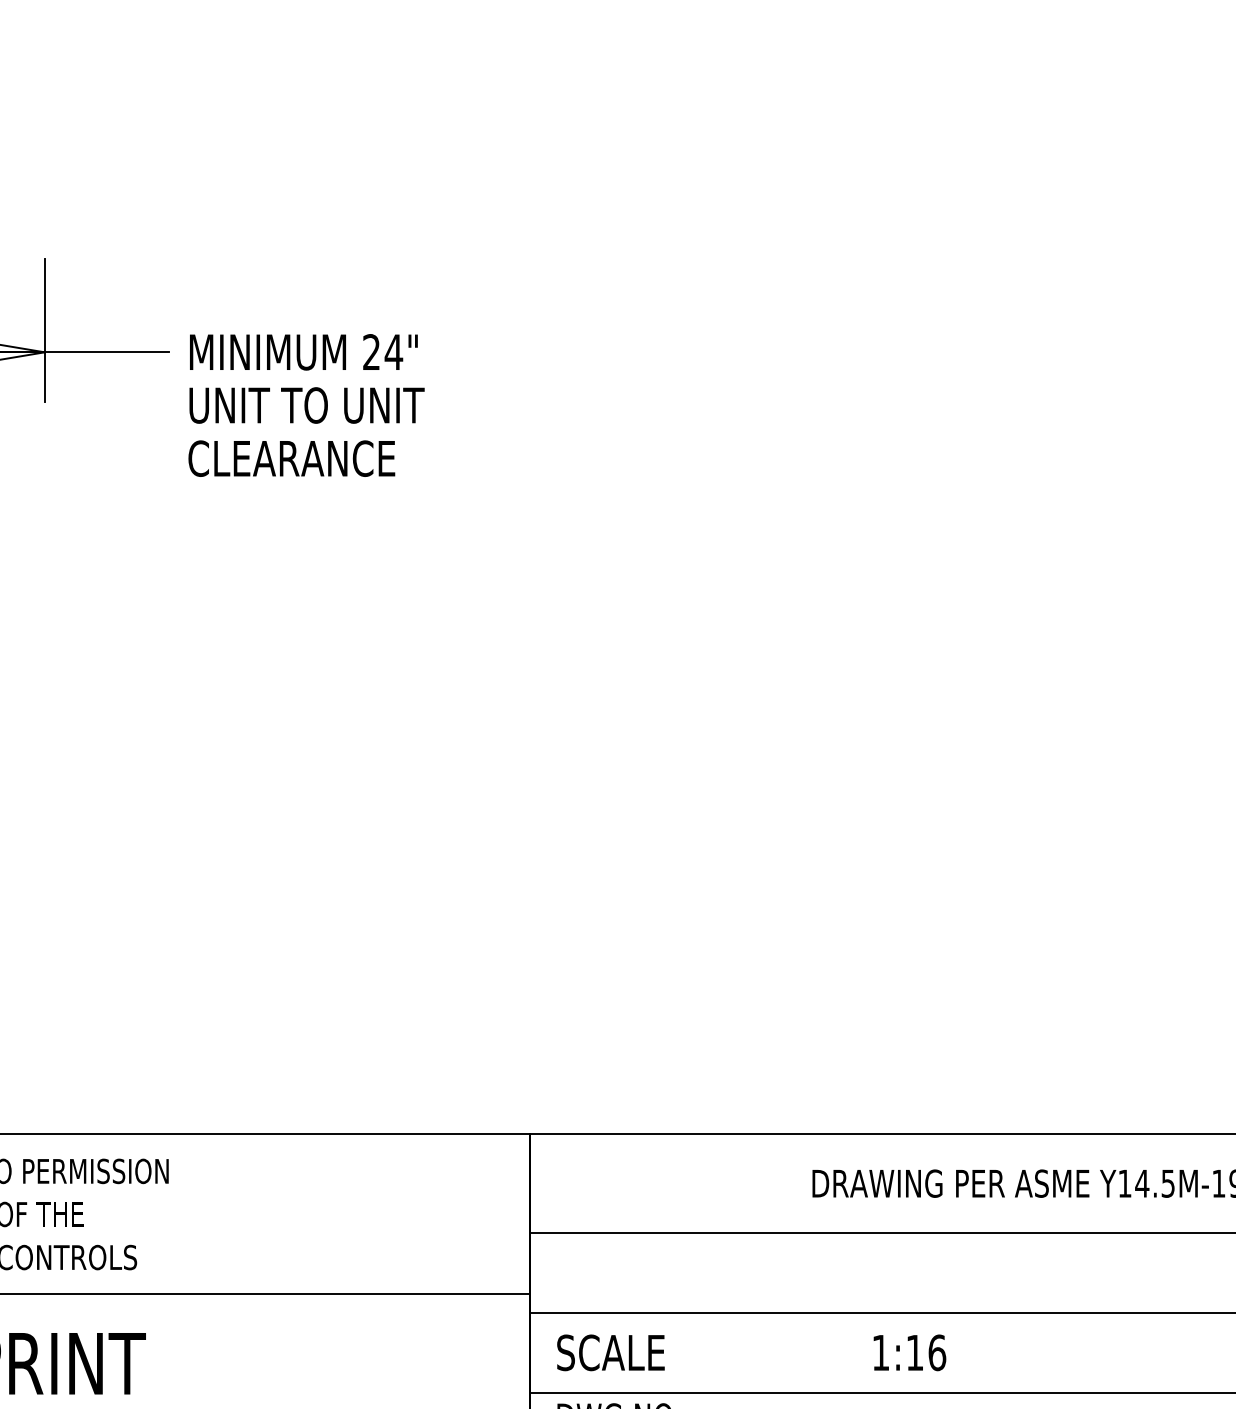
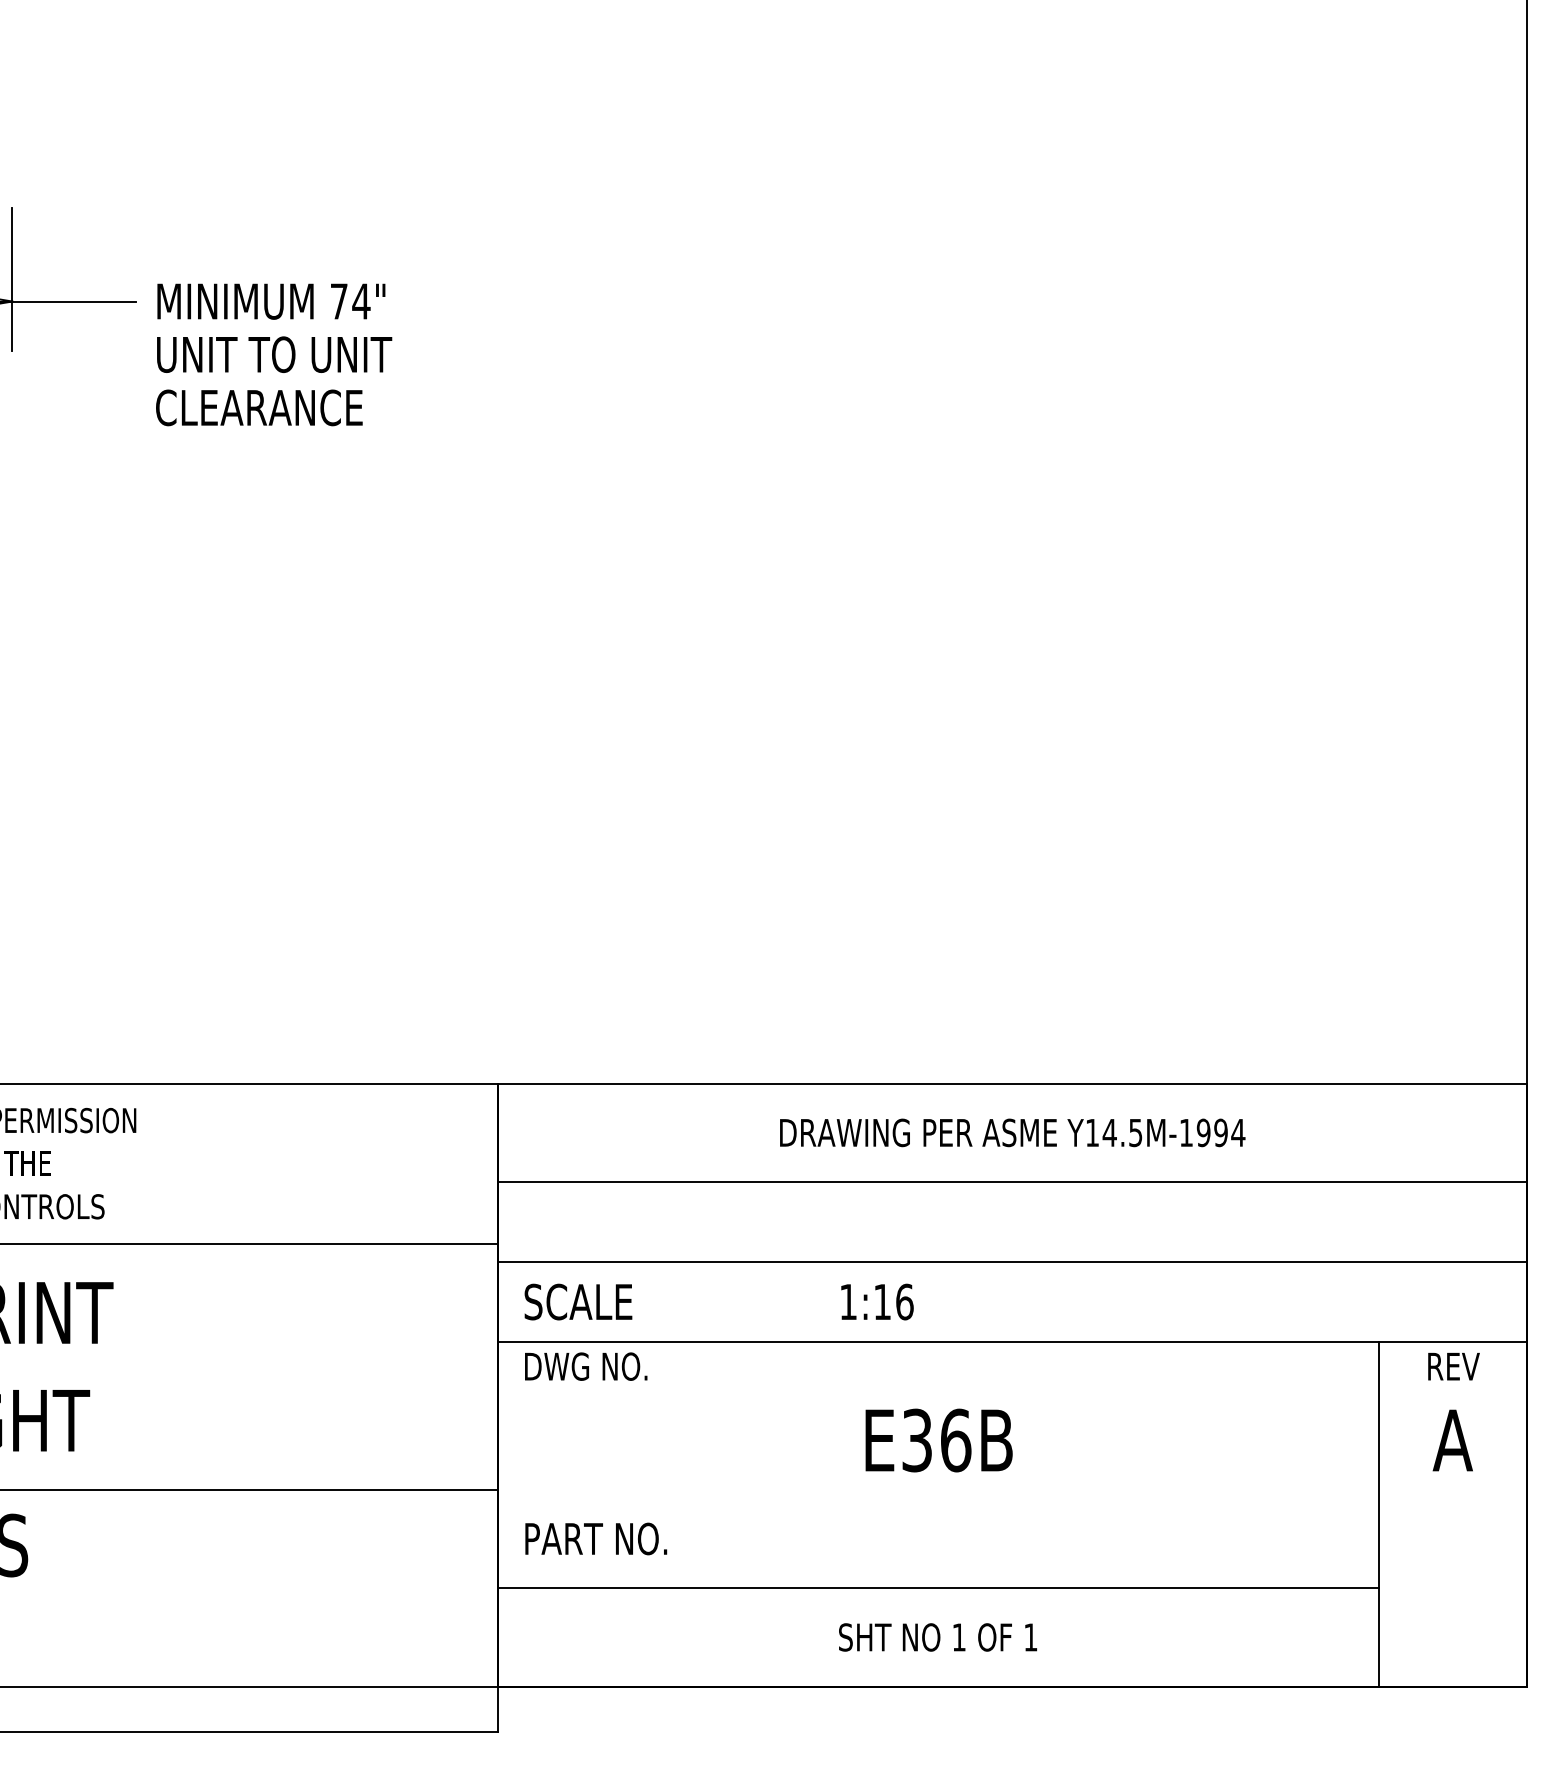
text: (370, 352) -> (338, 301), 24" -> 74"

